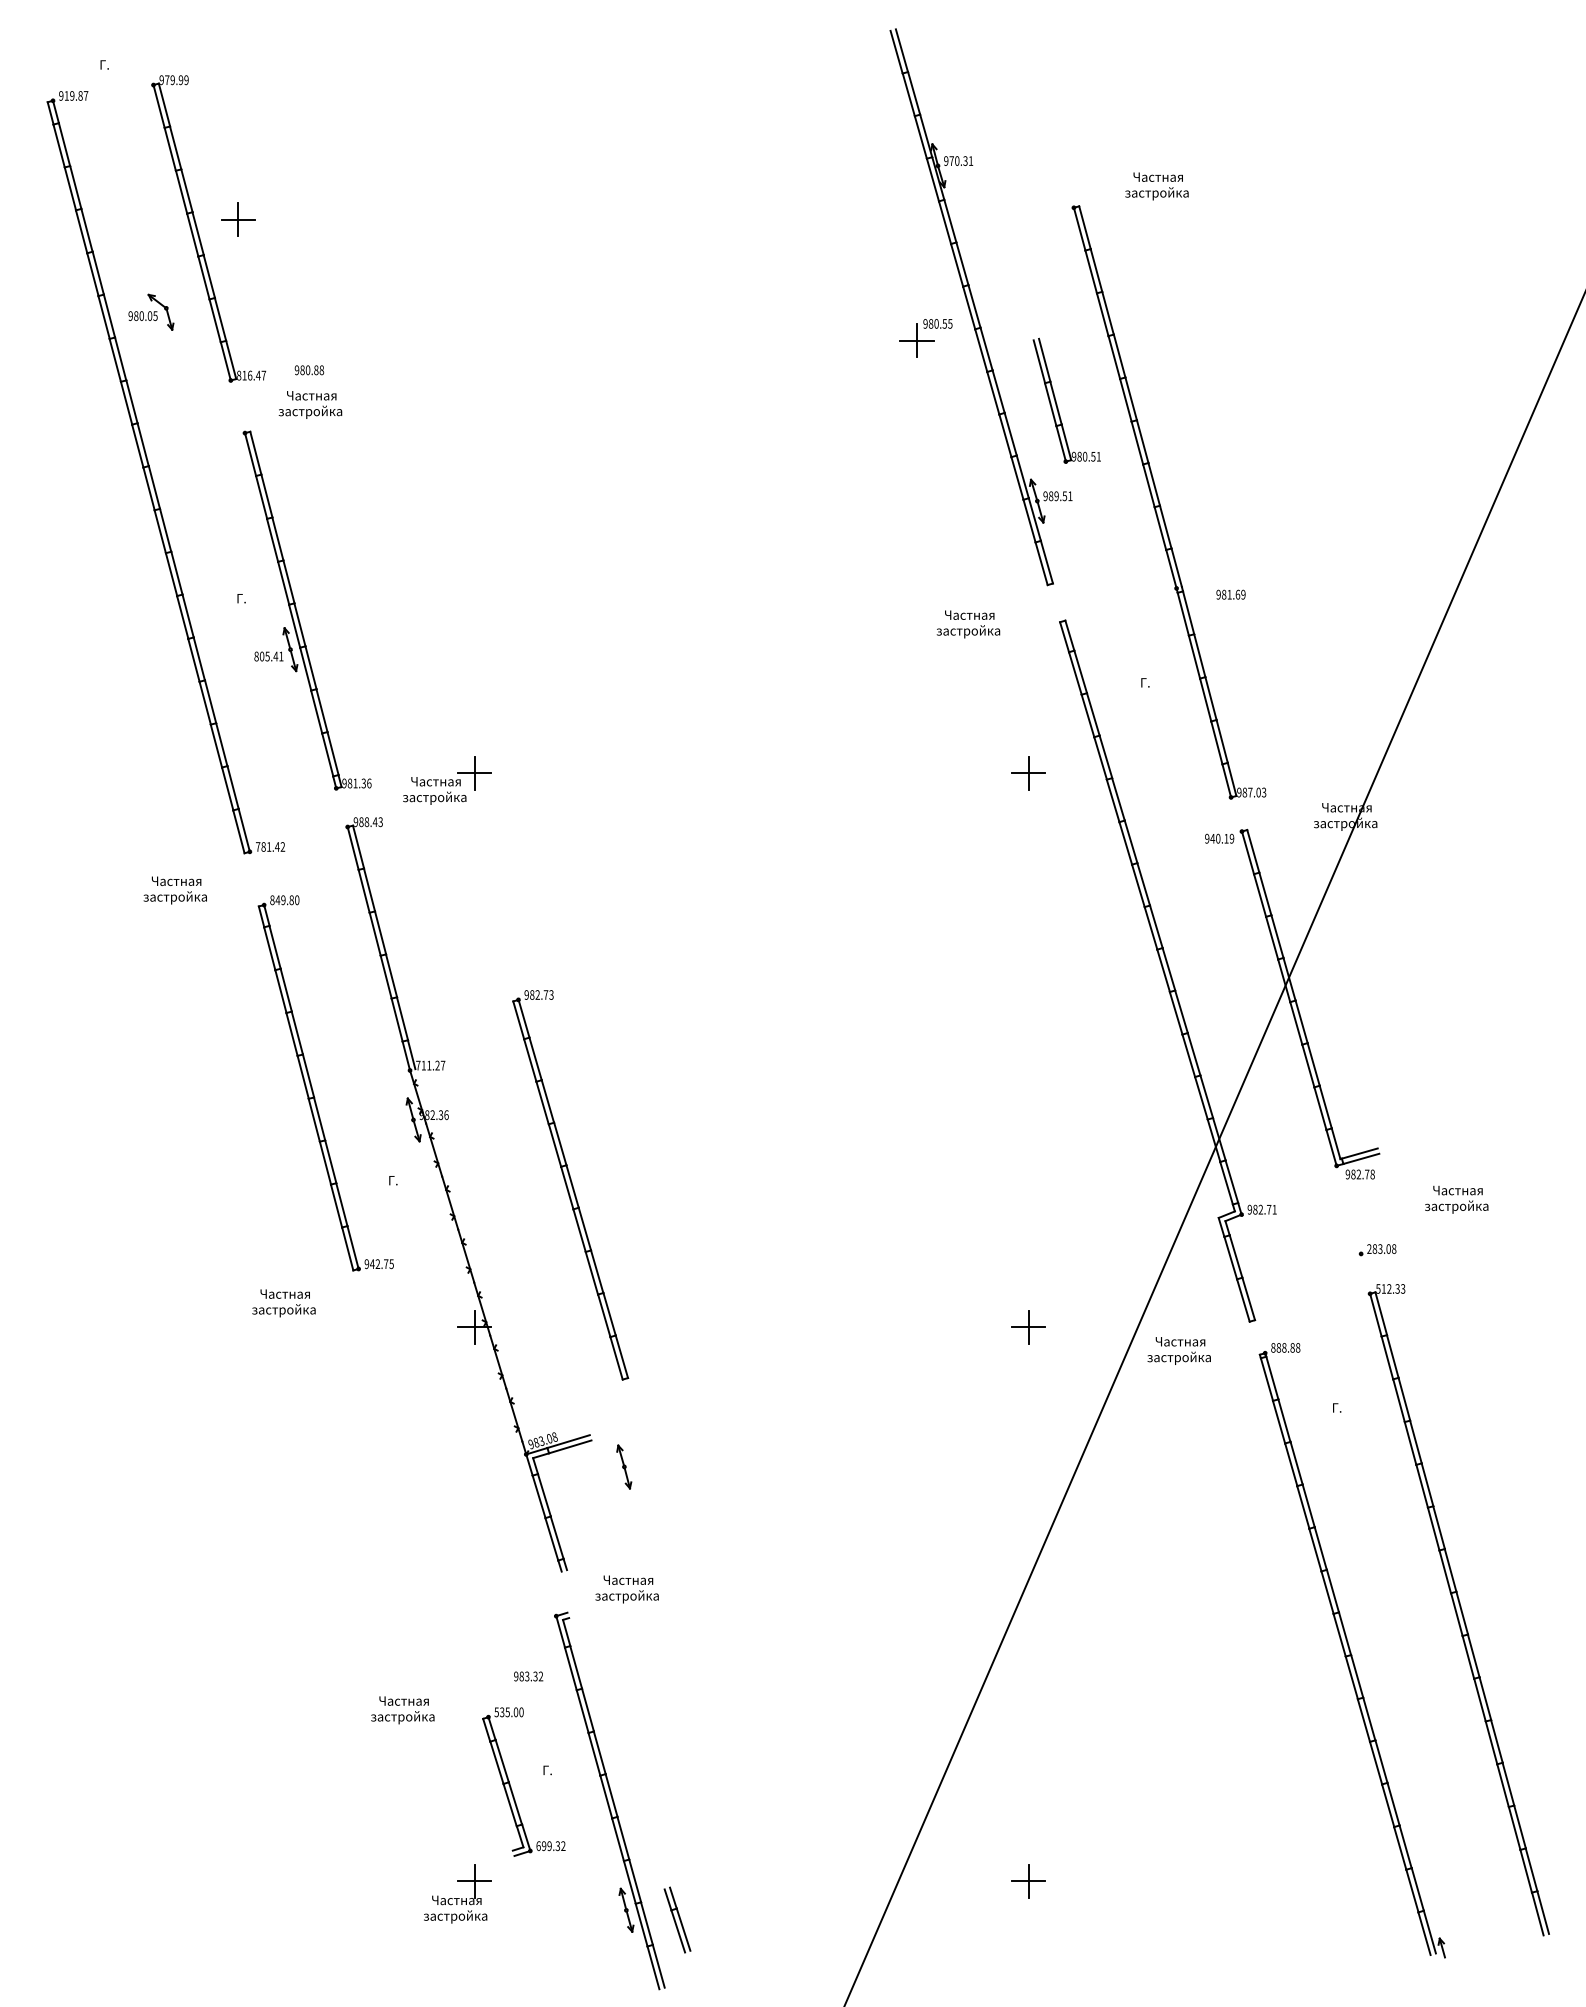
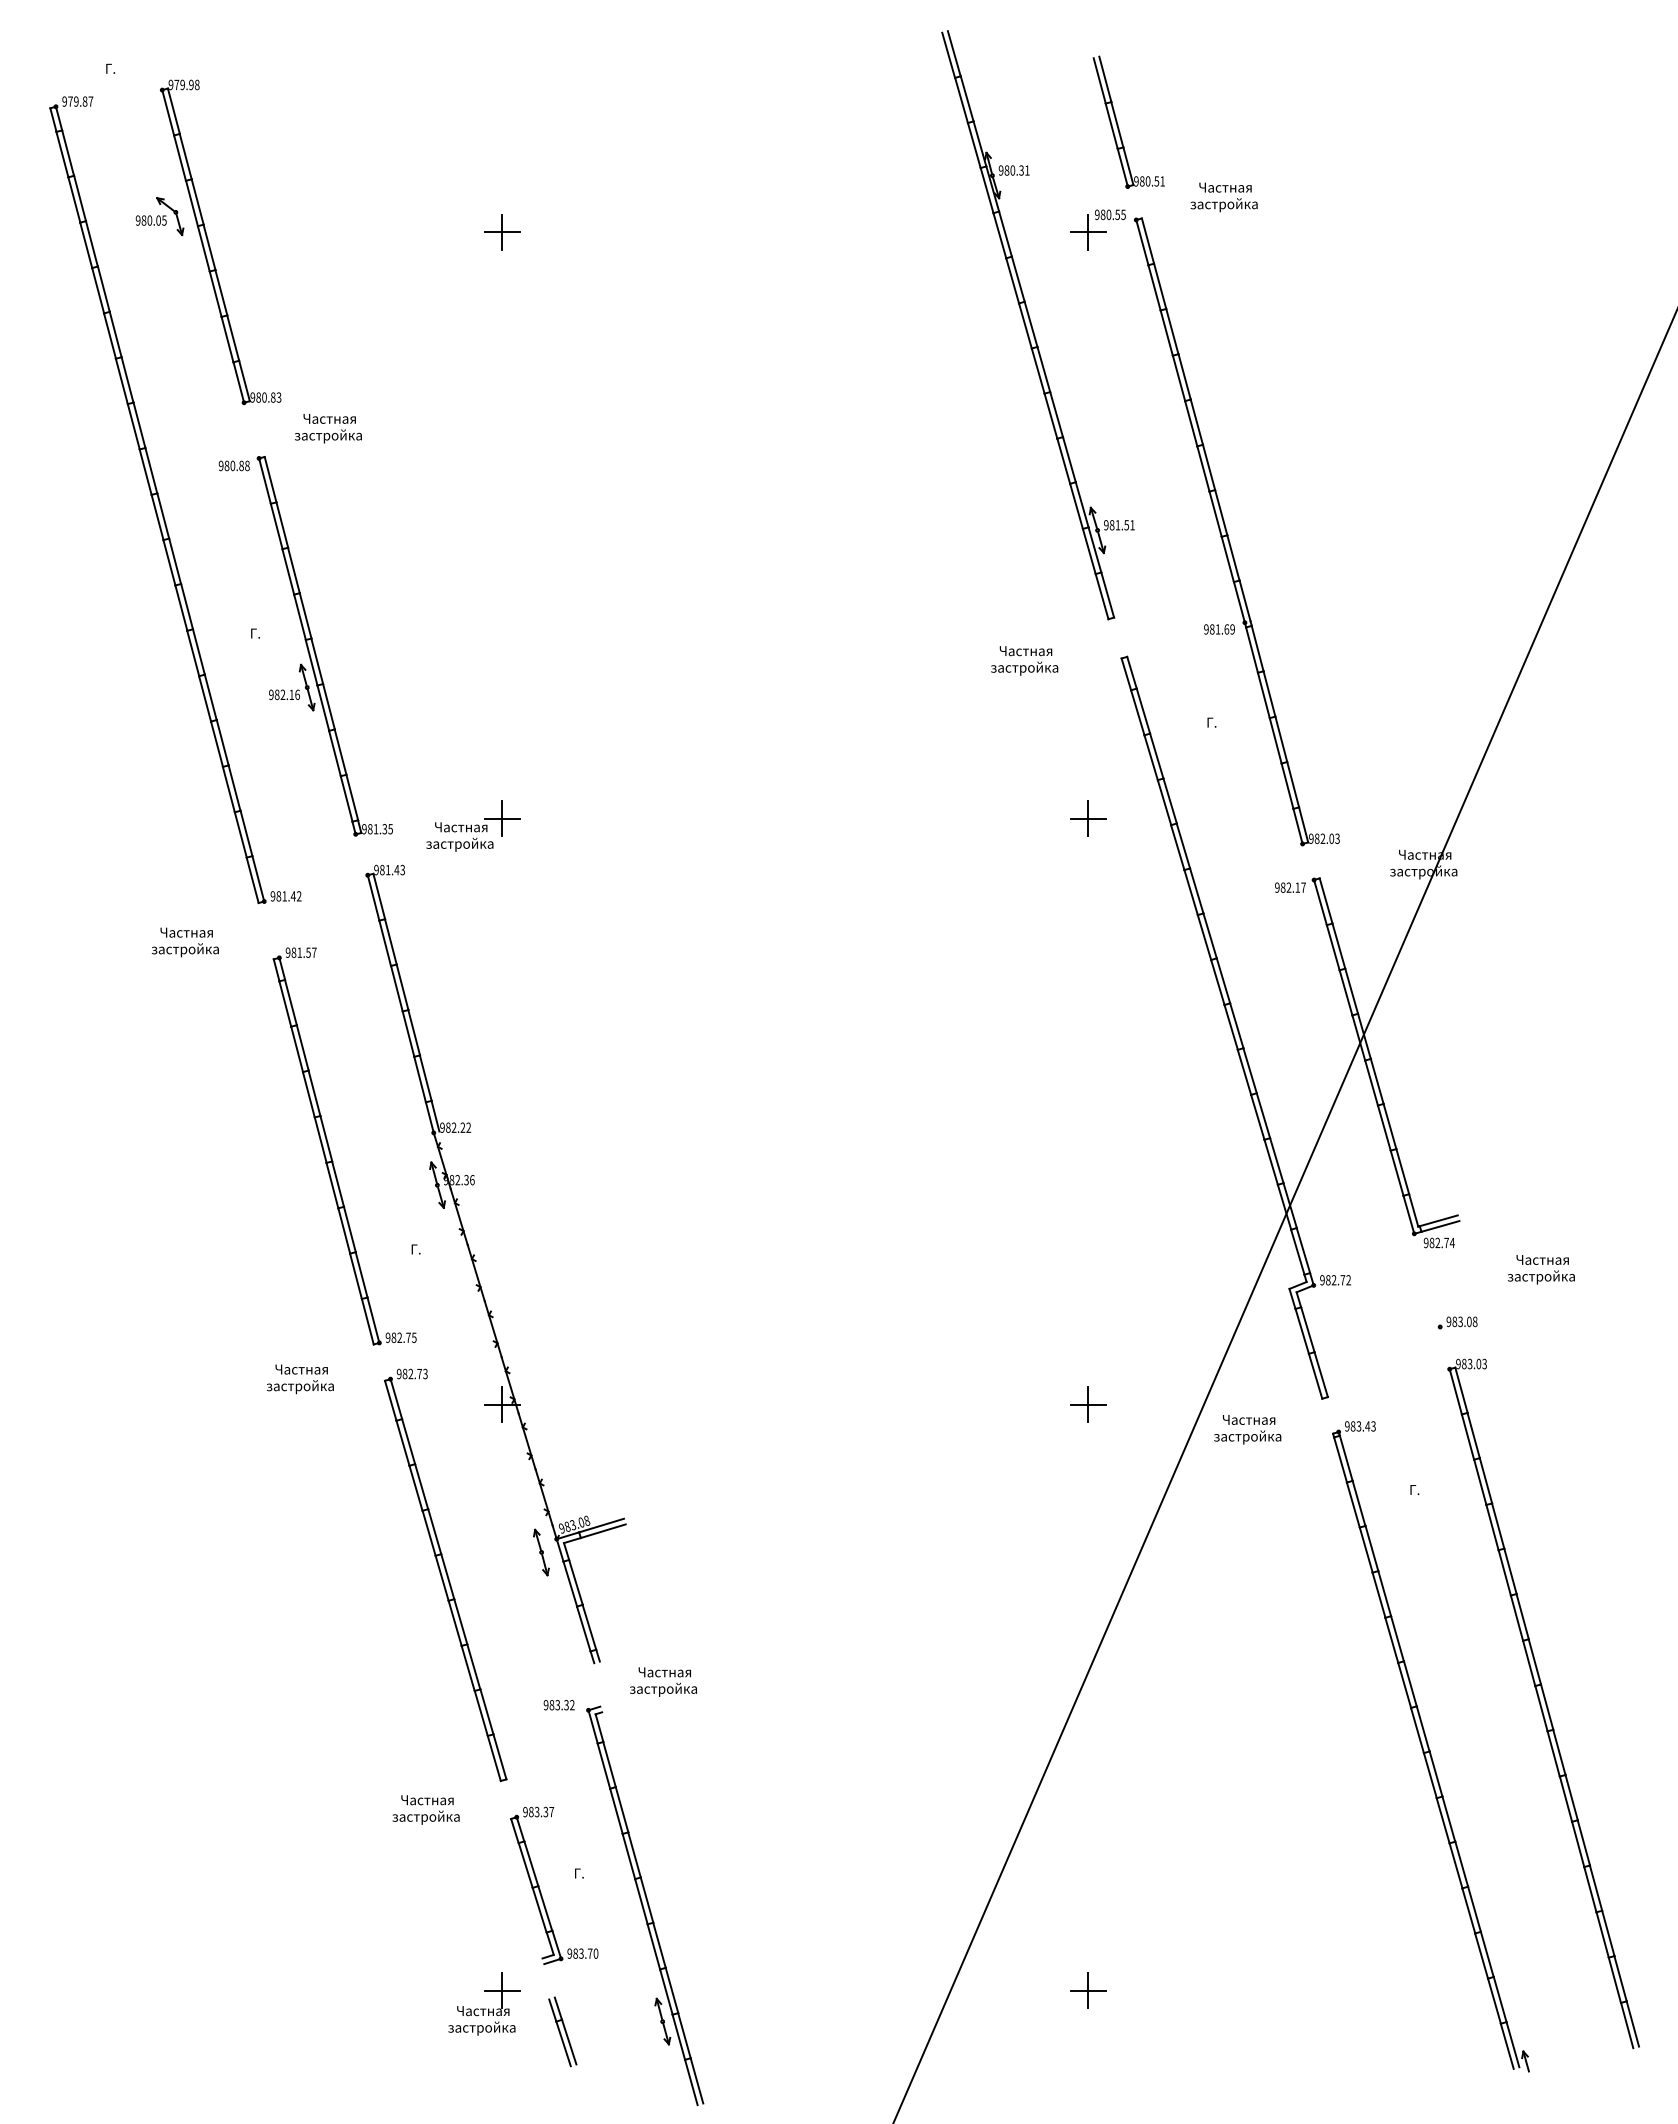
text: (185, 80) -> (196, 85), 979.99 -> 979.98
text: (66, 95) -> (70, 101), 919.87 -> 979.87
text: (951, 161) -> (1006, 170), 970.31 -> 980.31
part: (238, 219) -> (502, 232), moved
part: (150, 312) -> (159, 216), moved
part: (925, 337) -> (1097, 229), moved
text: (308, 369) -> (233, 465), moved
text: (251, 375) -> (265, 397), 816.47 -> 980.83
part: (1057, 402) -> (1118, 124), moved
text: (1056, 496) -> (1117, 525), 989.51 -> 981.51
text: (1231, 594) -> (1219, 629), moved
text: (268, 656) -> (284, 694), 805.41 -> 982.16
text: (369, 783) -> (390, 829), 981.36 -> 981.35
text: (1249, 792) -> (1322, 838), 987.03 -> 982.03
text: (366, 821) -> (387, 869), 988.43 -> 981.43
text: (1221, 838) -> (1292, 887), 940.19 -> 982.17
text: (257, 847) -> (272, 896), 781.42 -> 981.42
text: (284, 900) -> (300, 952), 849.80 -> 981.57
text: (430, 1065) -> (455, 1127), 711.27 -> 982.22
text: (1371, 1174) -> (1451, 1242), 982.78 -> 982.74
part: (570, 1185) -> (445, 1575), moved
text: (1274, 1209) -> (1348, 1280), 982.71 -> 982.72
text: (1368, 1249) -> (1448, 1322), 283.08 -> 983.08
text: (372, 1263) -> (393, 1337), 942.75 -> 982.75
text: (1387, 1288) -> (1468, 1363), 512.33 -> 983.03
text: (1285, 1347) -> (1360, 1426), 888.88 -> 983.43
part: (624, 1467) -> (541, 1552), moved
text: (527, 1676) -> (558, 1705), moved
text: (509, 1711) -> (538, 1811), 535.00 -> 983.37
text: (550, 1845) -> (582, 1953), 699.32 -> 983.70
part: (677, 1919) -> (562, 2031), moved

